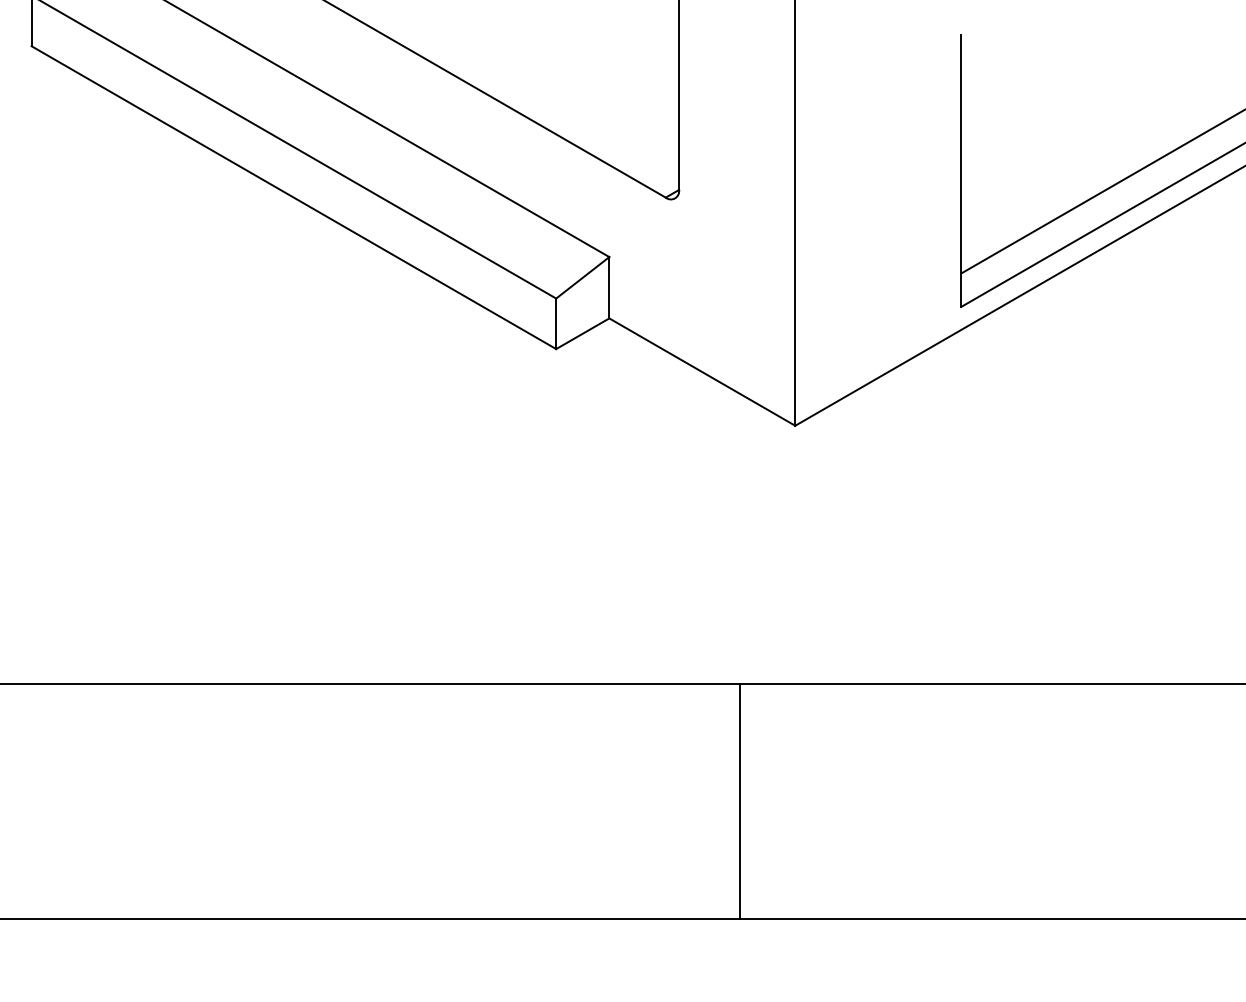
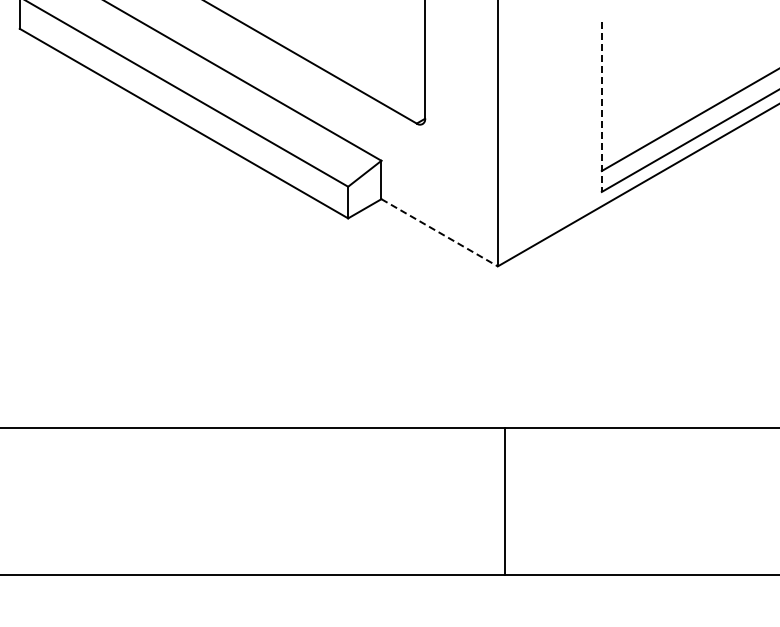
line: (960, 171) -> (601, 107), solid -> dashed
line: (703, 373) -> (440, 233), solid -> dashed
line: (740, 801) -> (505, 501), moved

